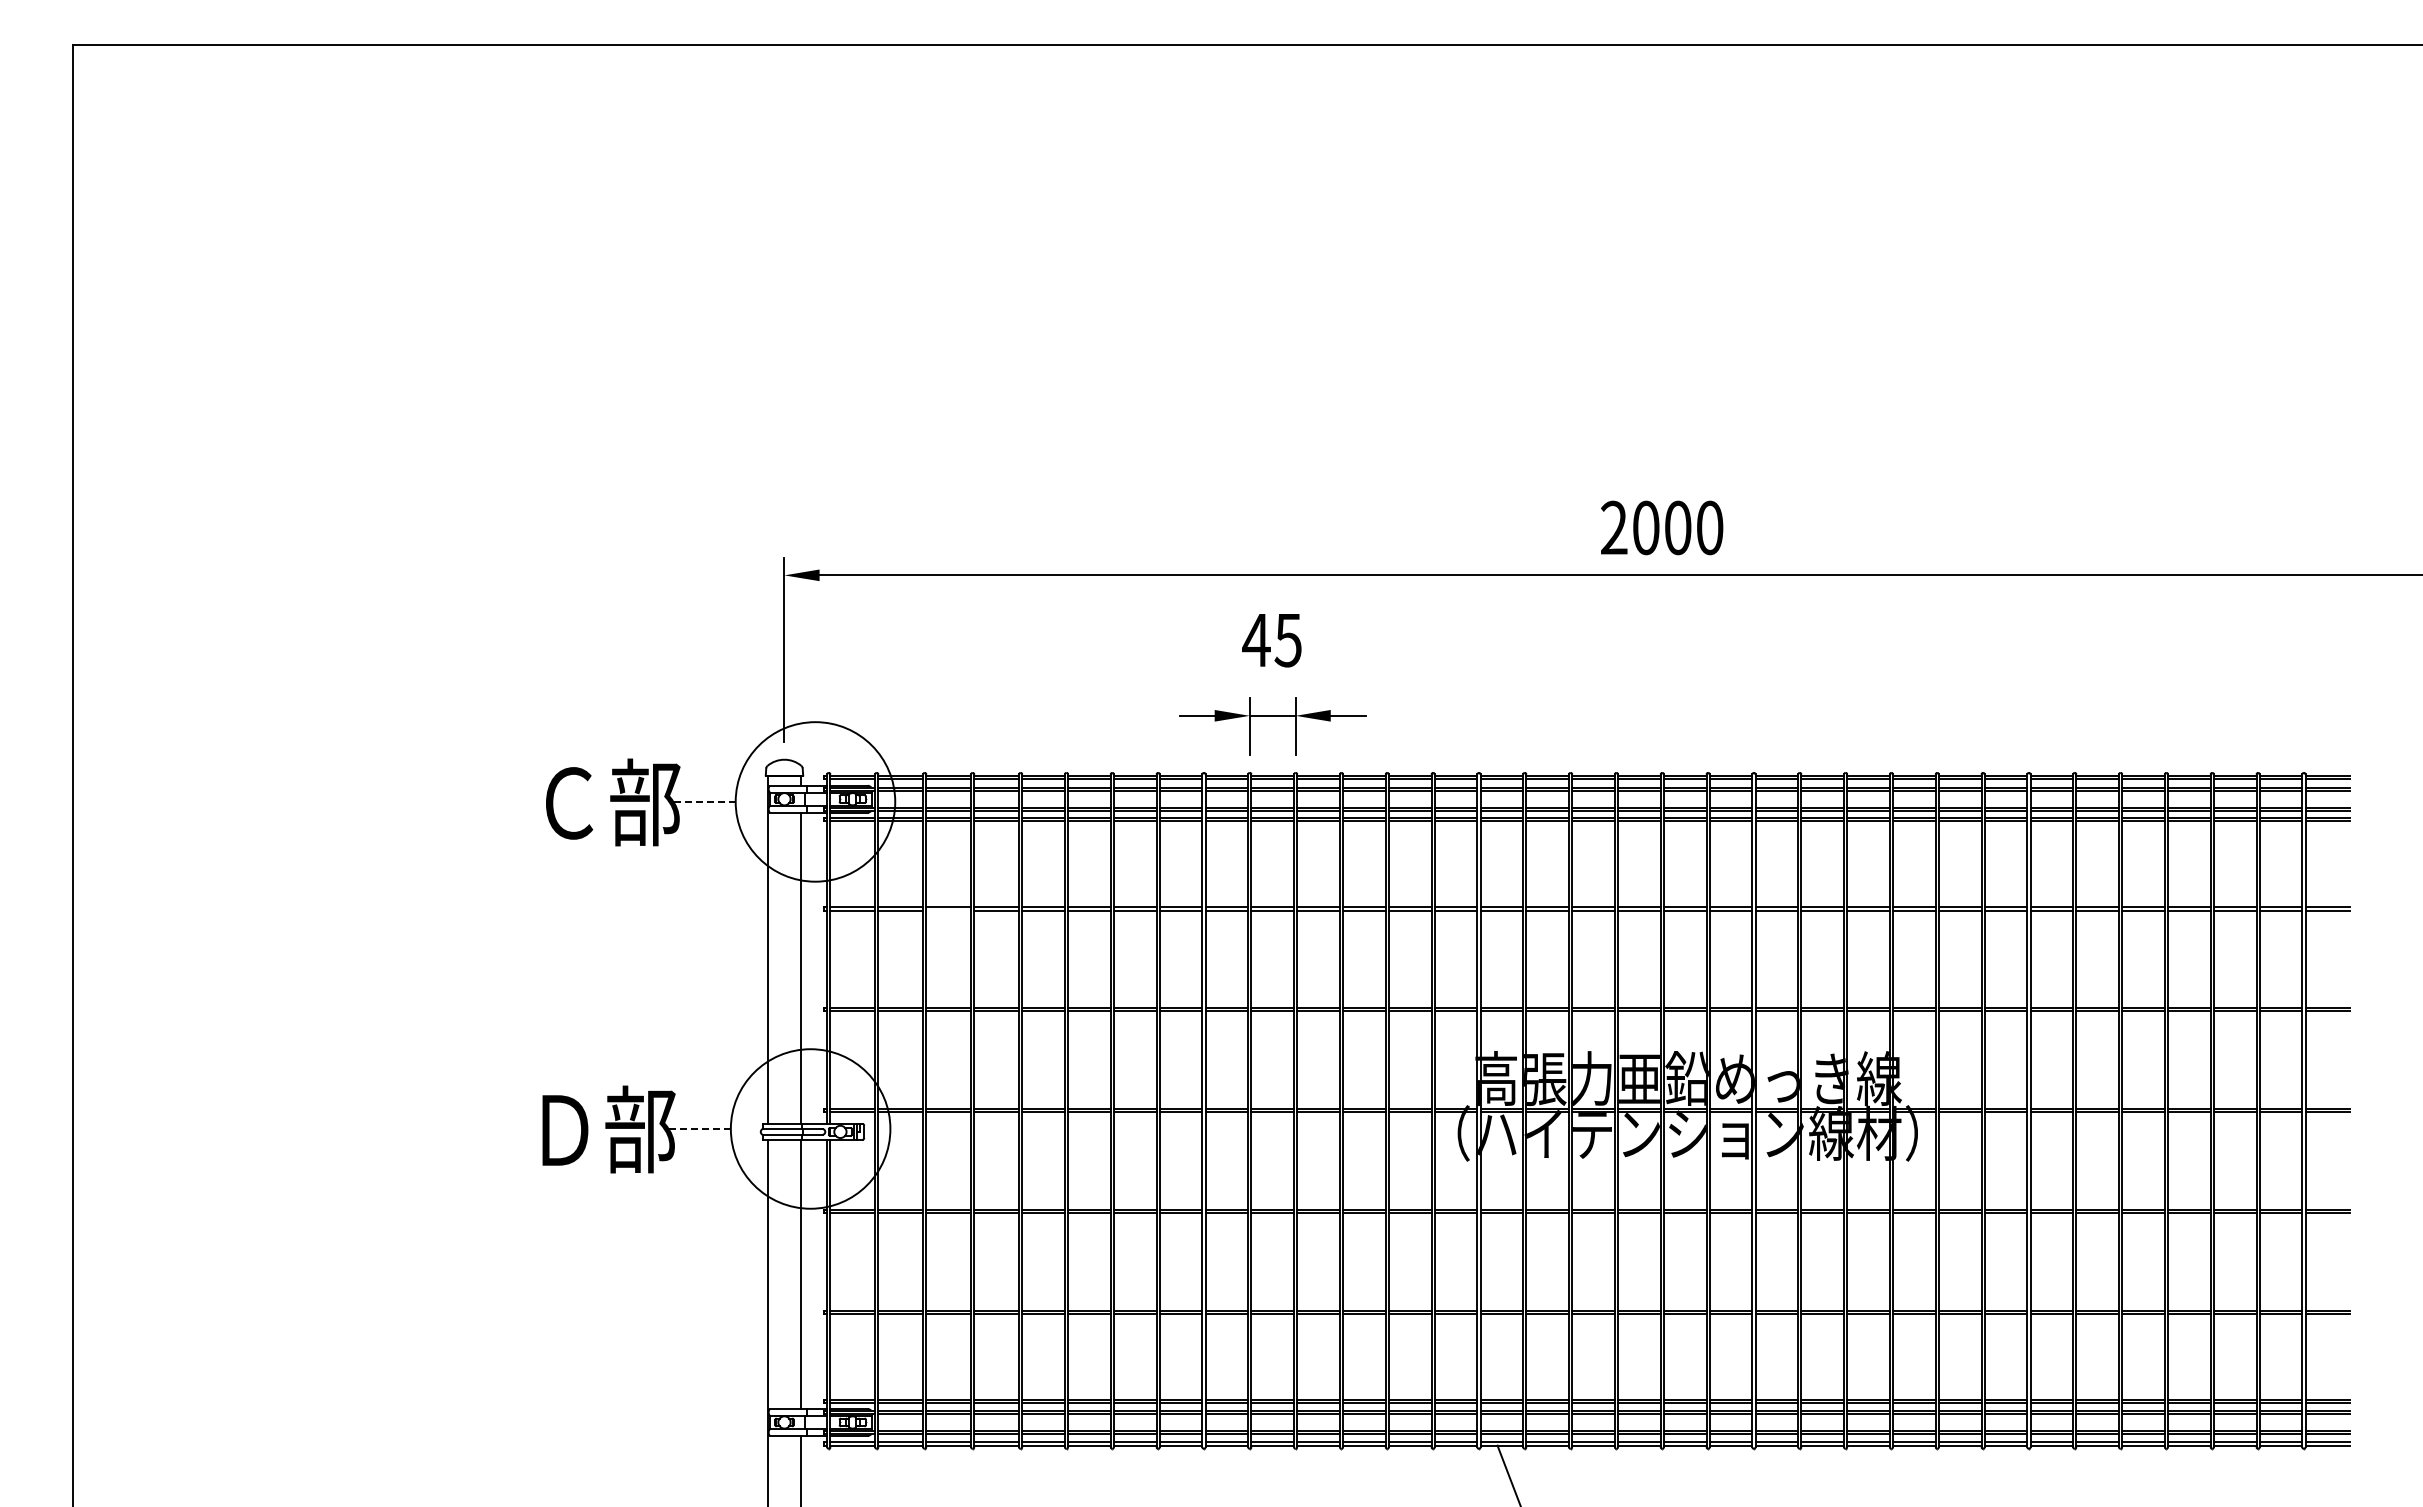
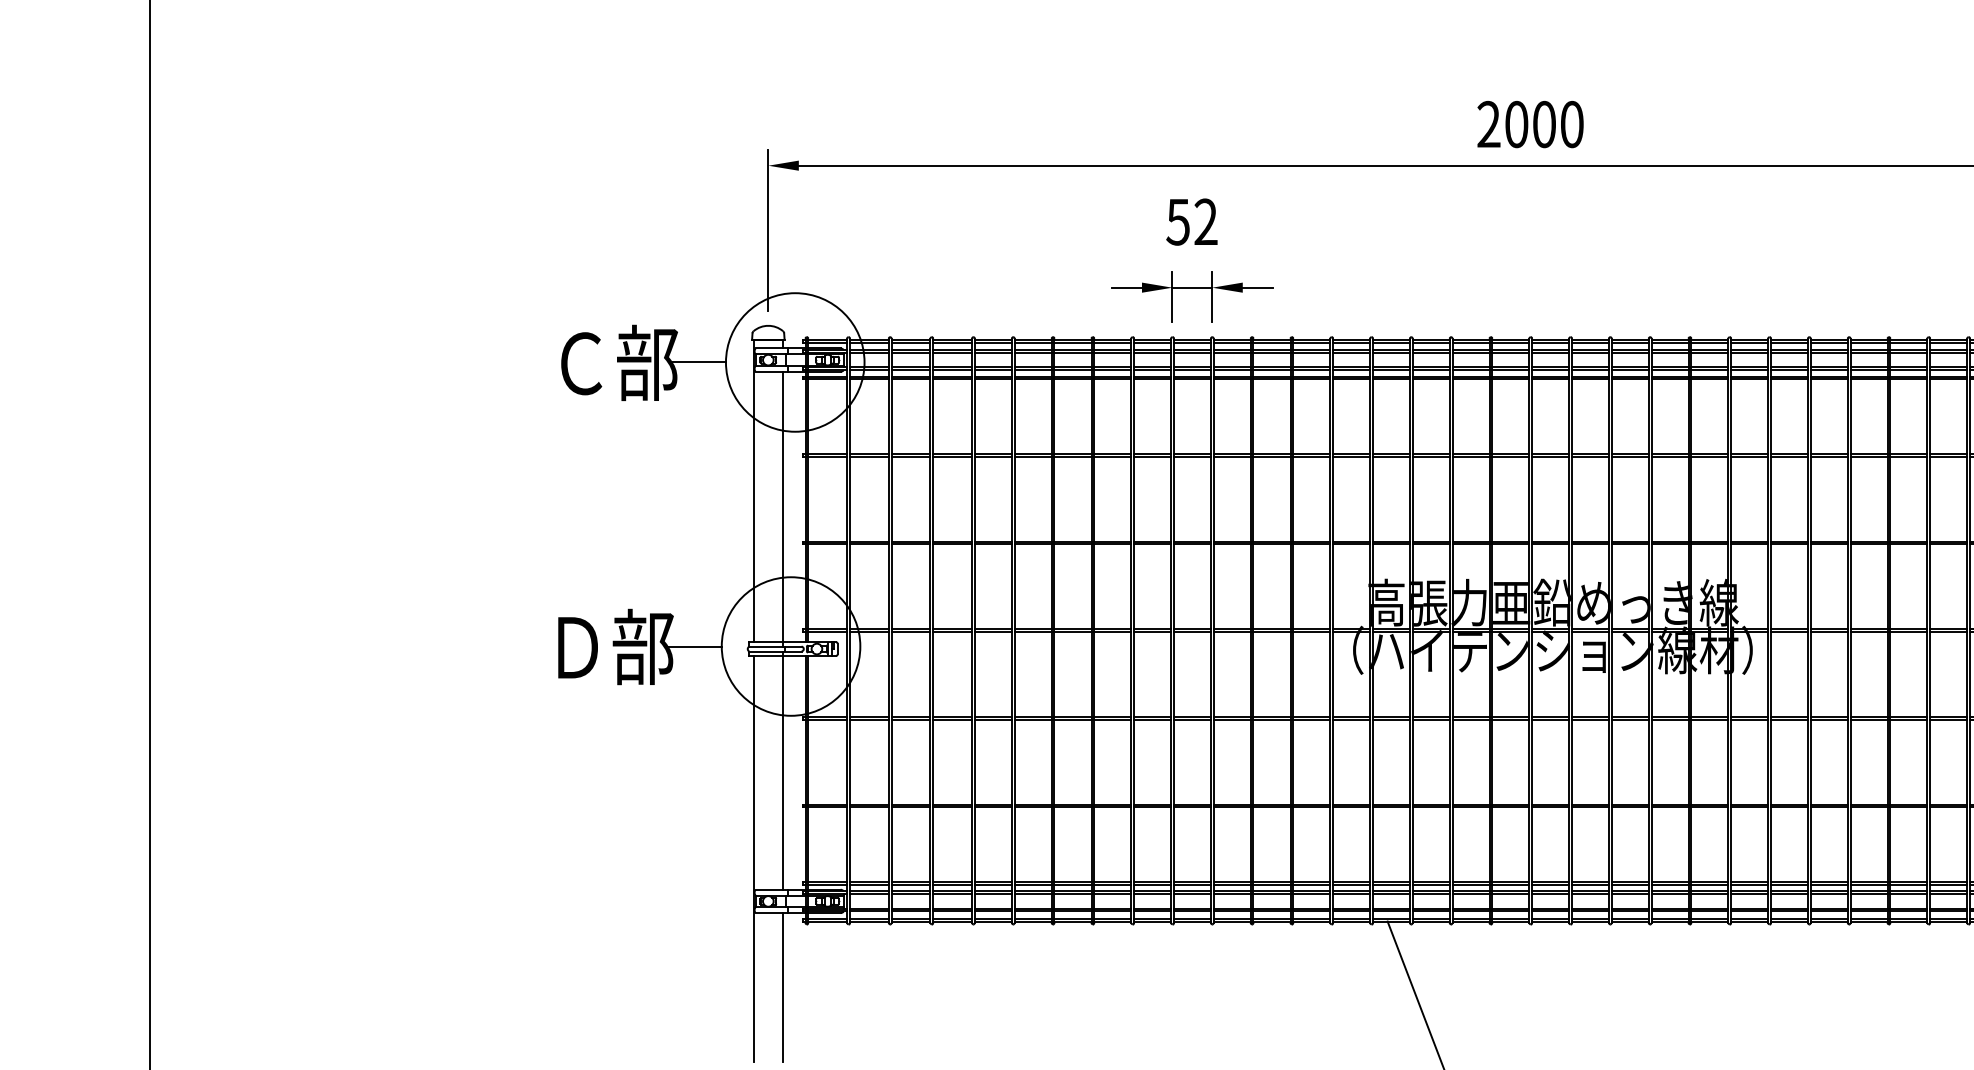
text: (1271, 640) -> (1191, 222), 45 -> 52
line: (702, 801) -> (697, 362), dashed -> solid
line: (948, 910) -> (910, 456), added
line: (698, 1128) -> (693, 646), dashed -> solid

